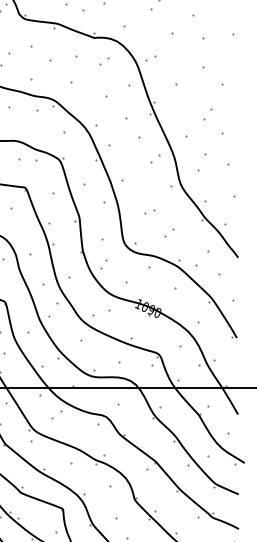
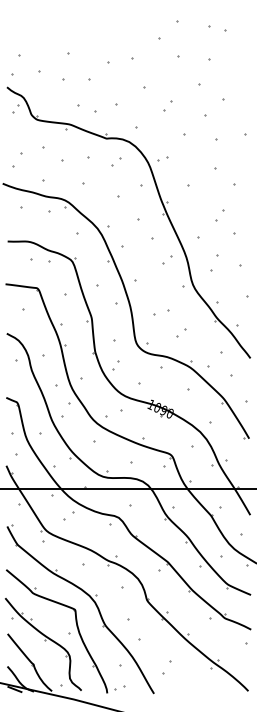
part: (149, 211) -> (161, 312), size x1.6

